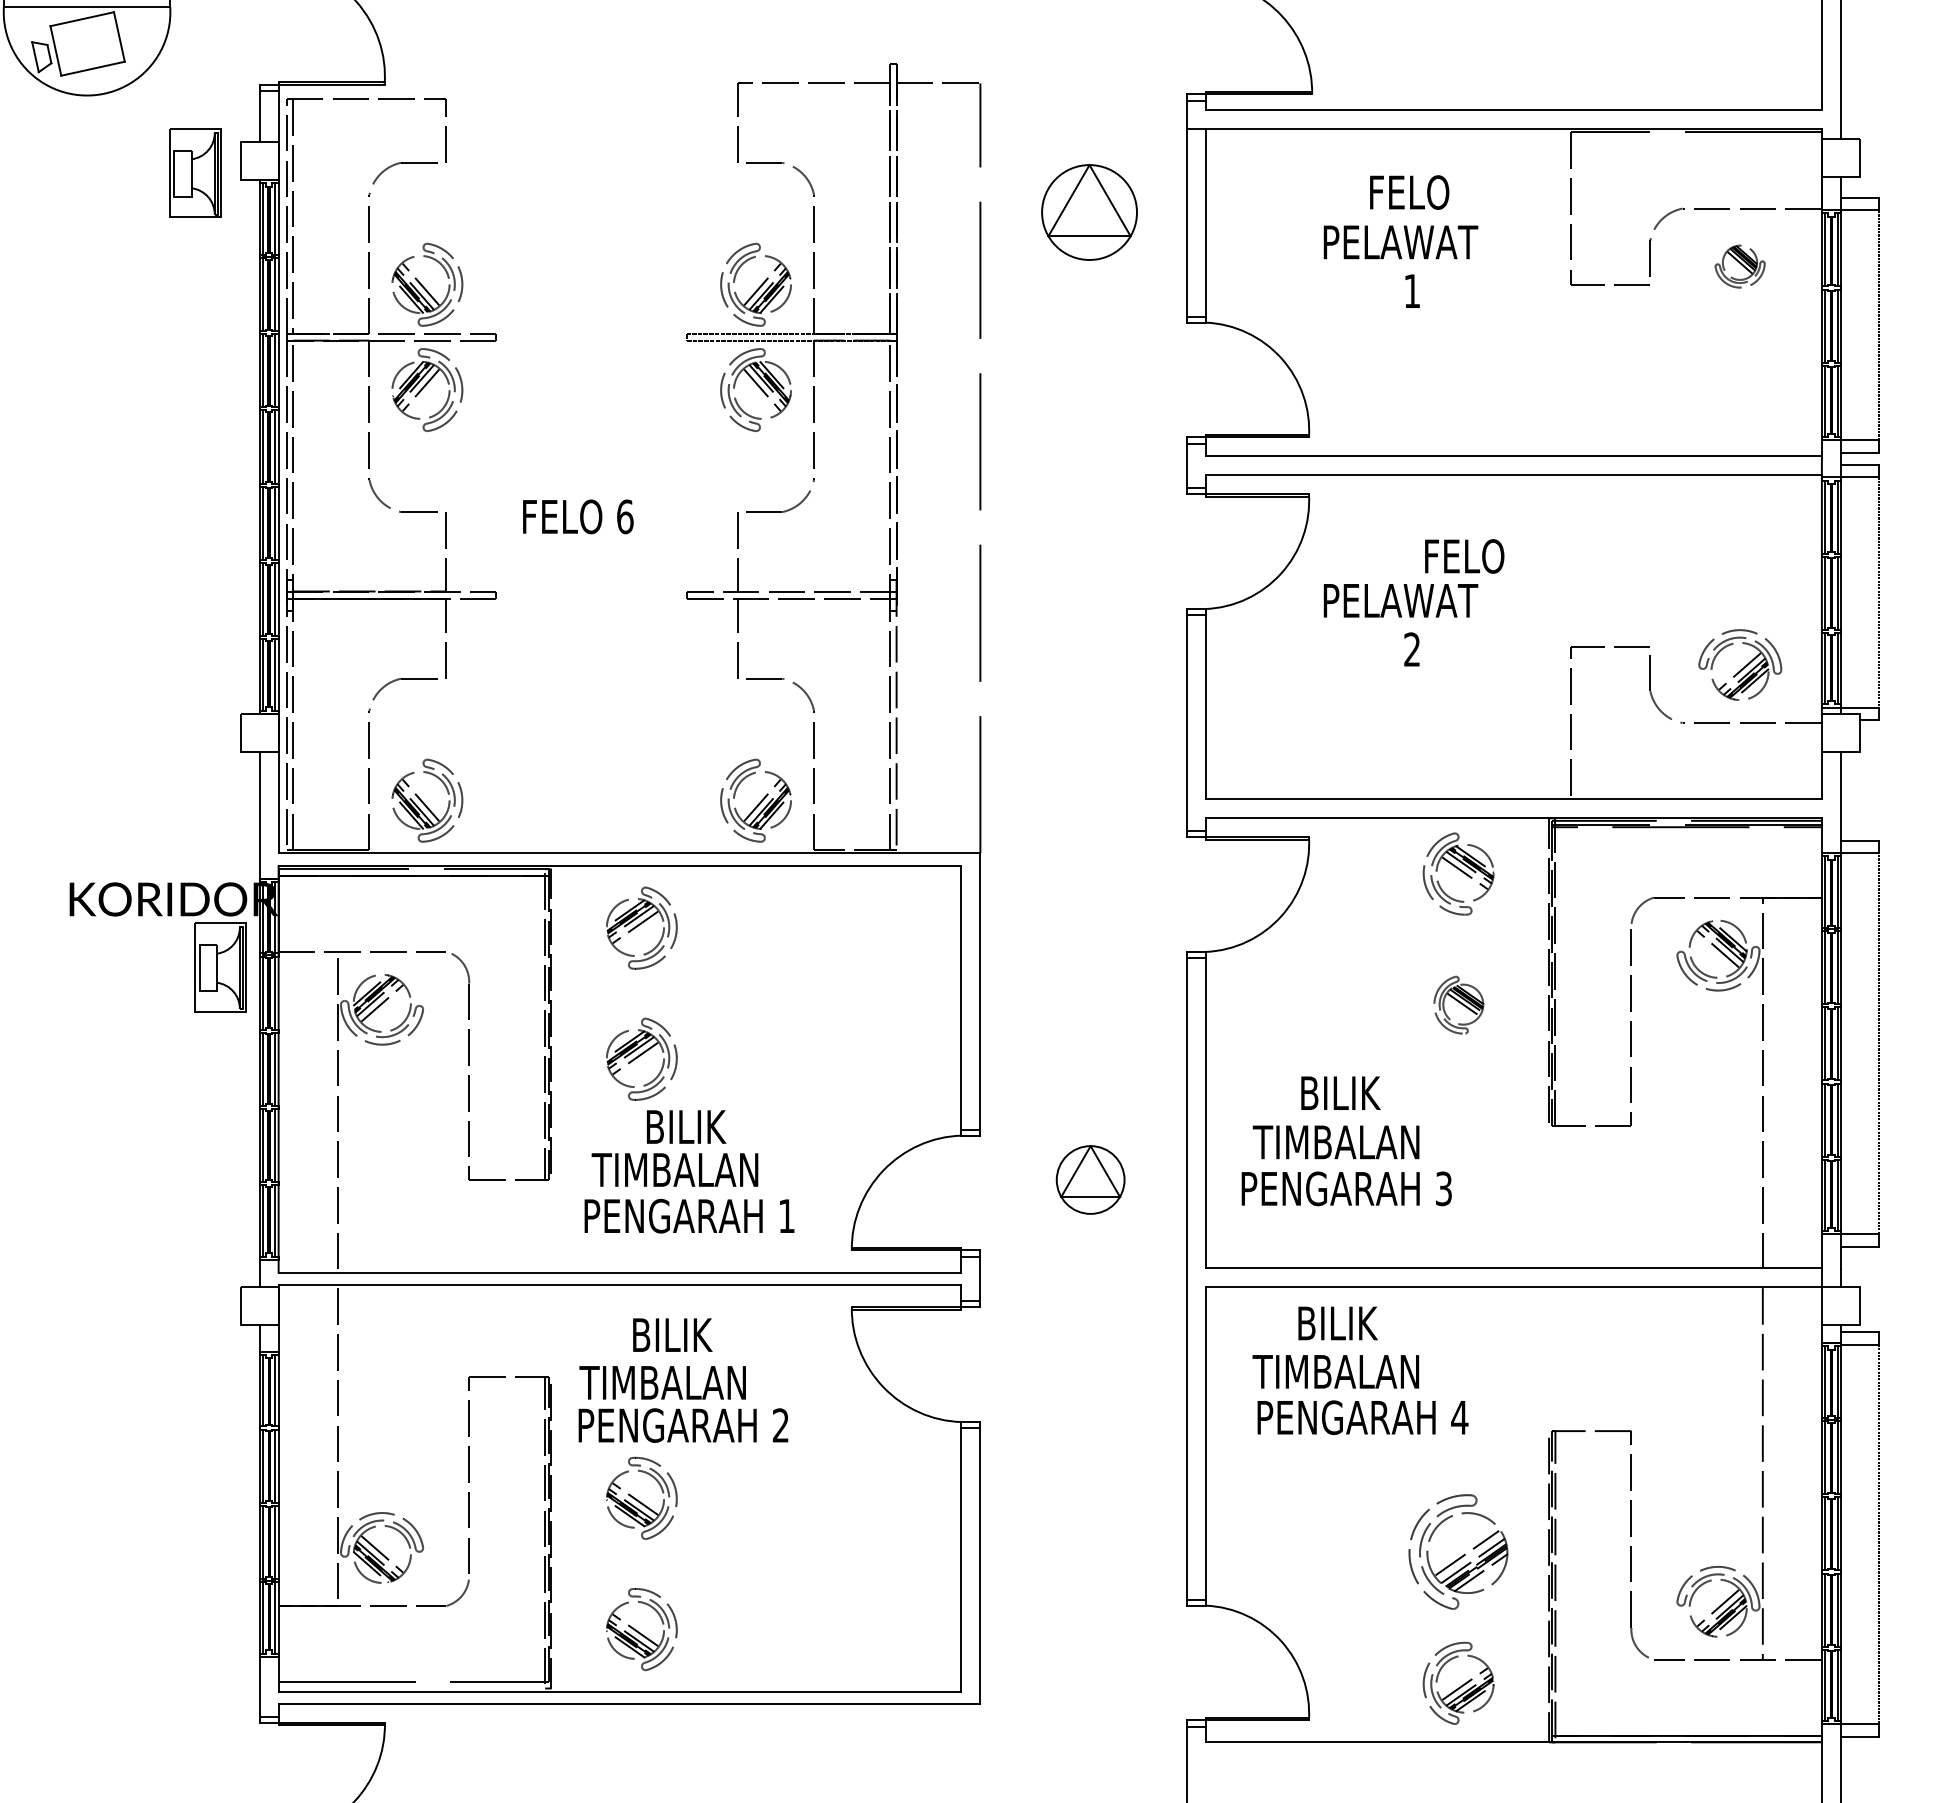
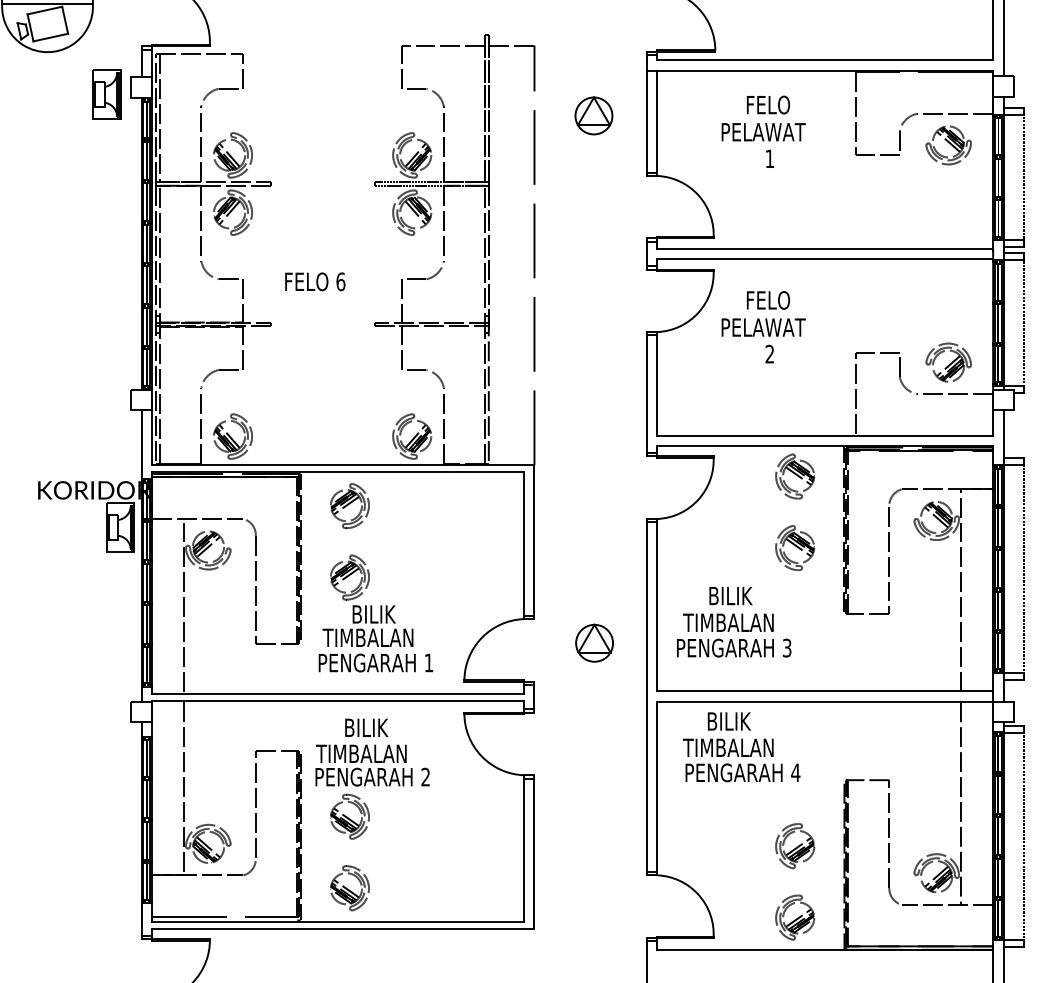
part: (1088, 211) -> (593, 115), size x0.71
part: (1739, 266) -> (948, 145), size x1.67
text: (1464, 556) -> (768, 300), moved
part: (1459, 1004) -> (795, 547), size x1.43
part: (1459, 1552) -> (795, 846), size x0.71

